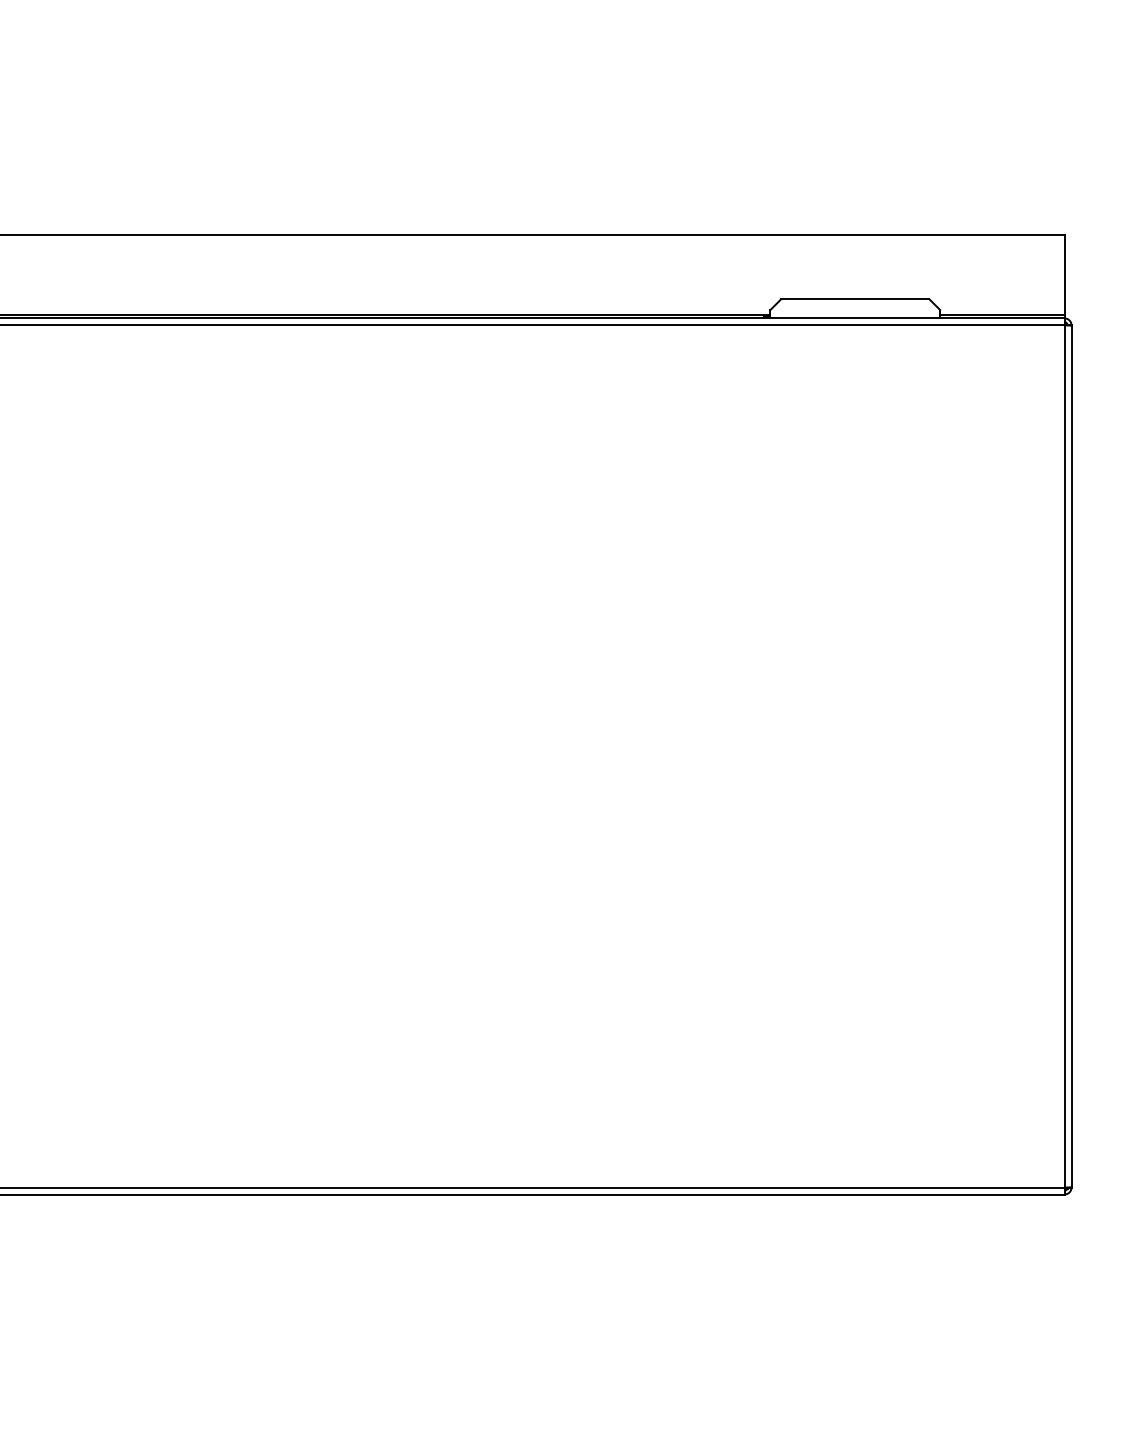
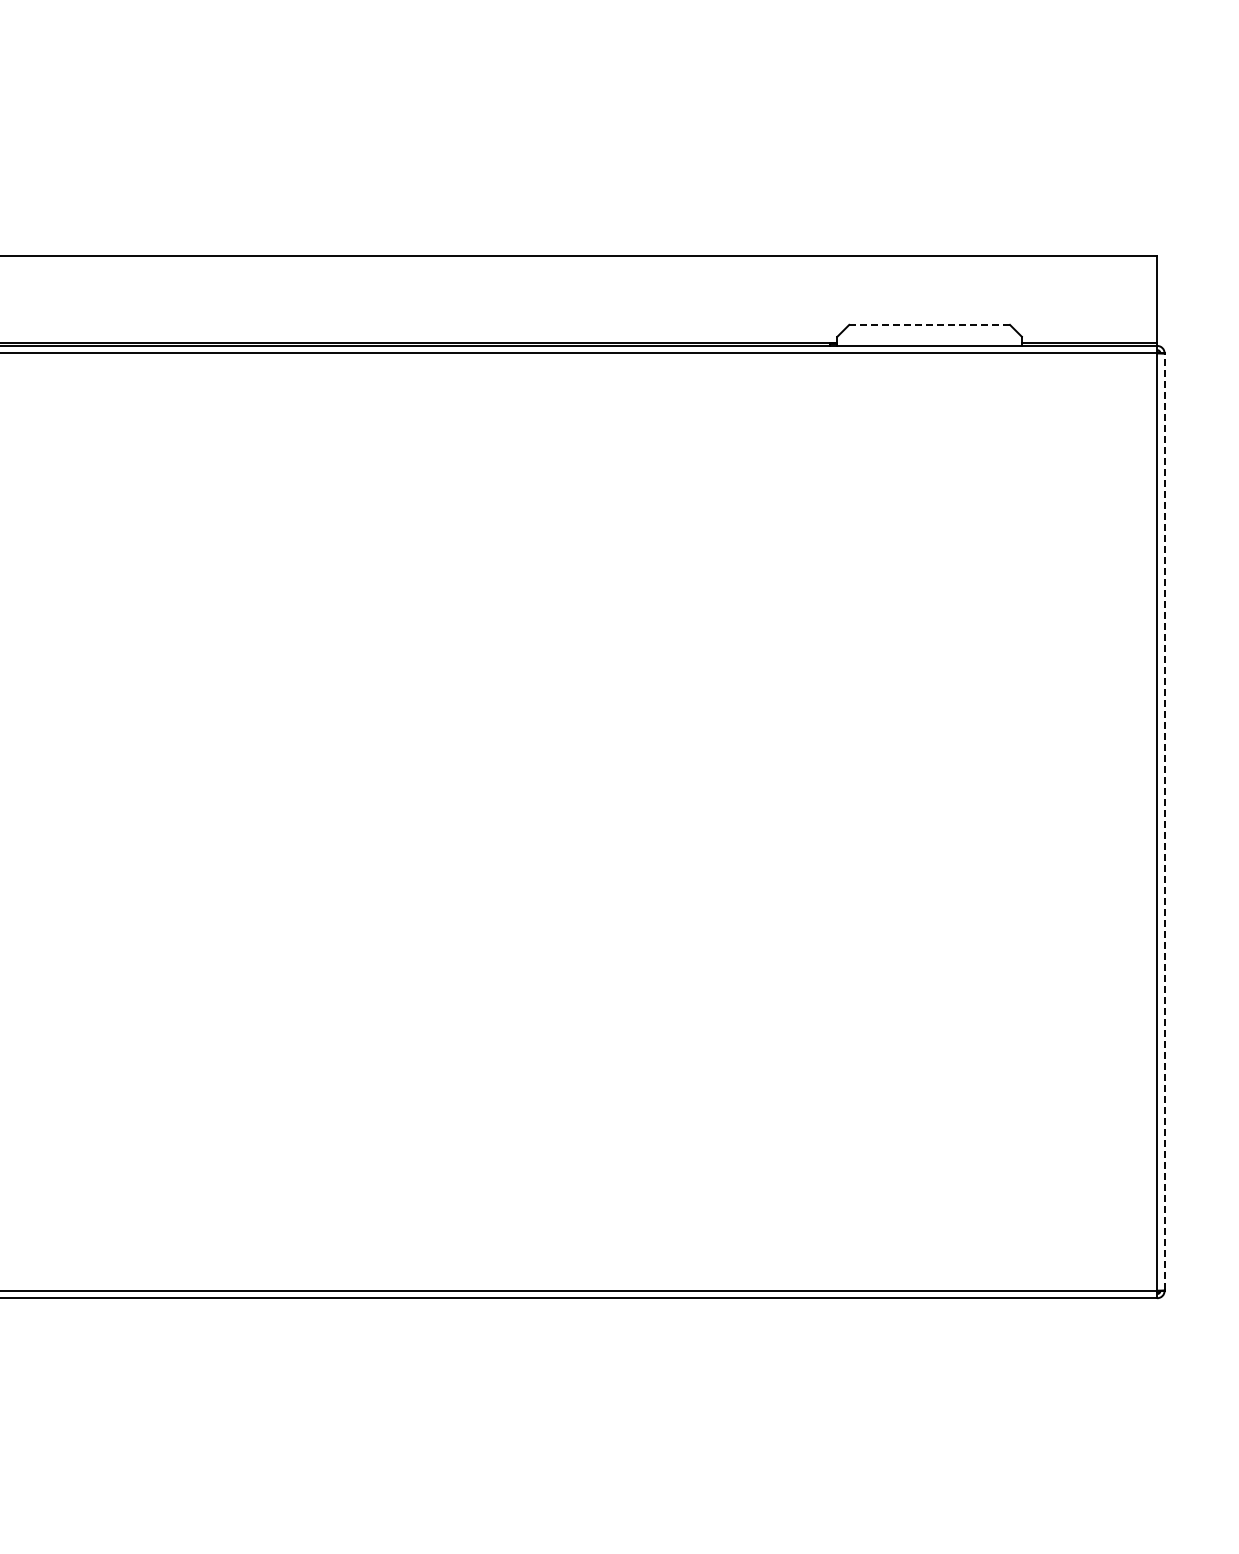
line: (855, 298) -> (929, 324), solid -> dashed
line: (1071, 755) -> (1164, 821), solid -> dashed

